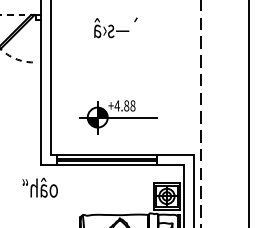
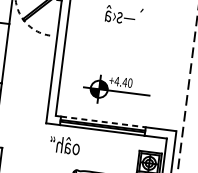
text: (129, 105) -> (127, 82), +4.88 -> +4.40
line: (107, 154) -> (103, 121), solid -> dashed
text: (39, 187) -> (64, 145), moved

